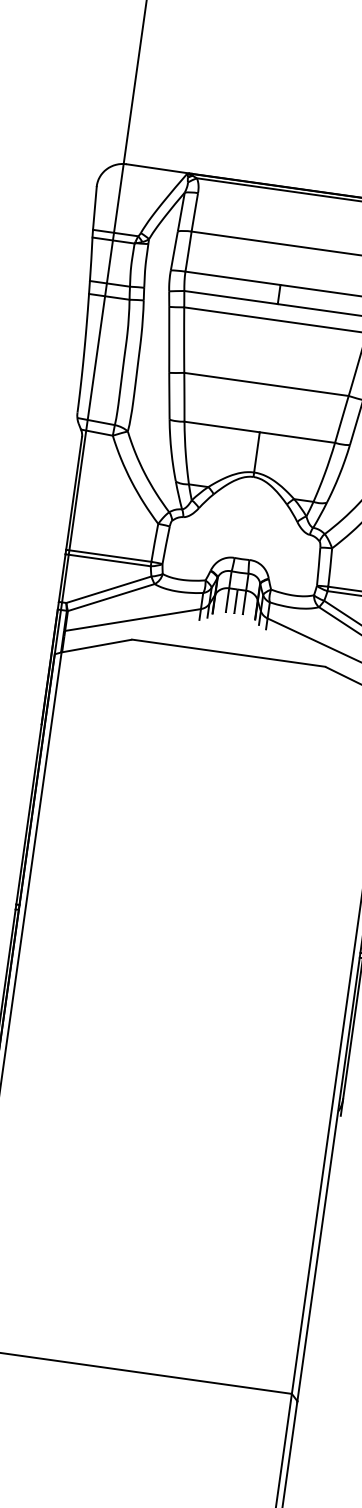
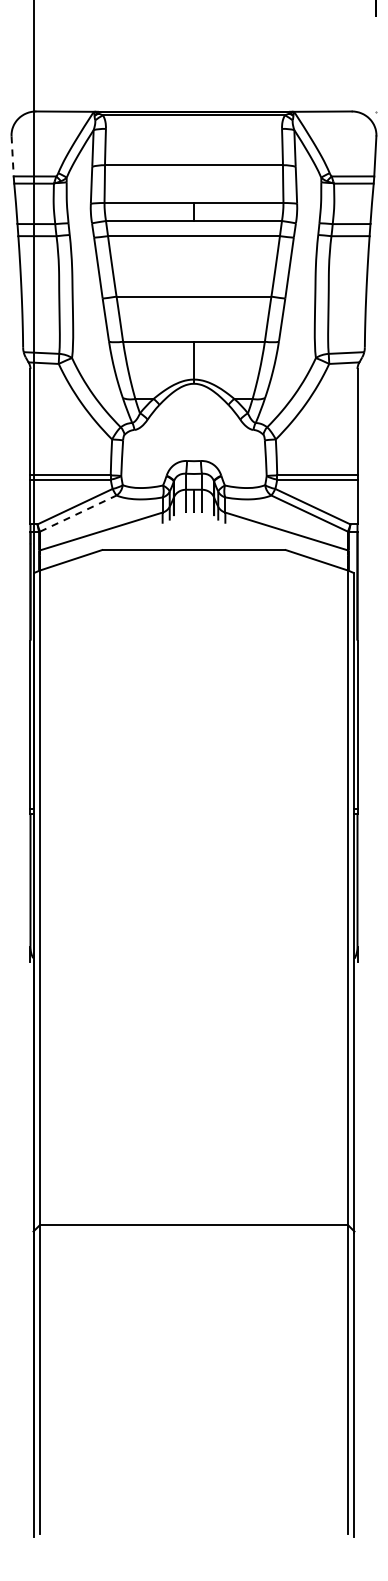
line: (94, 208) -> (12, 156), solid -> dashed
line: (111, 597) -> (78, 513), solid -> dashed

